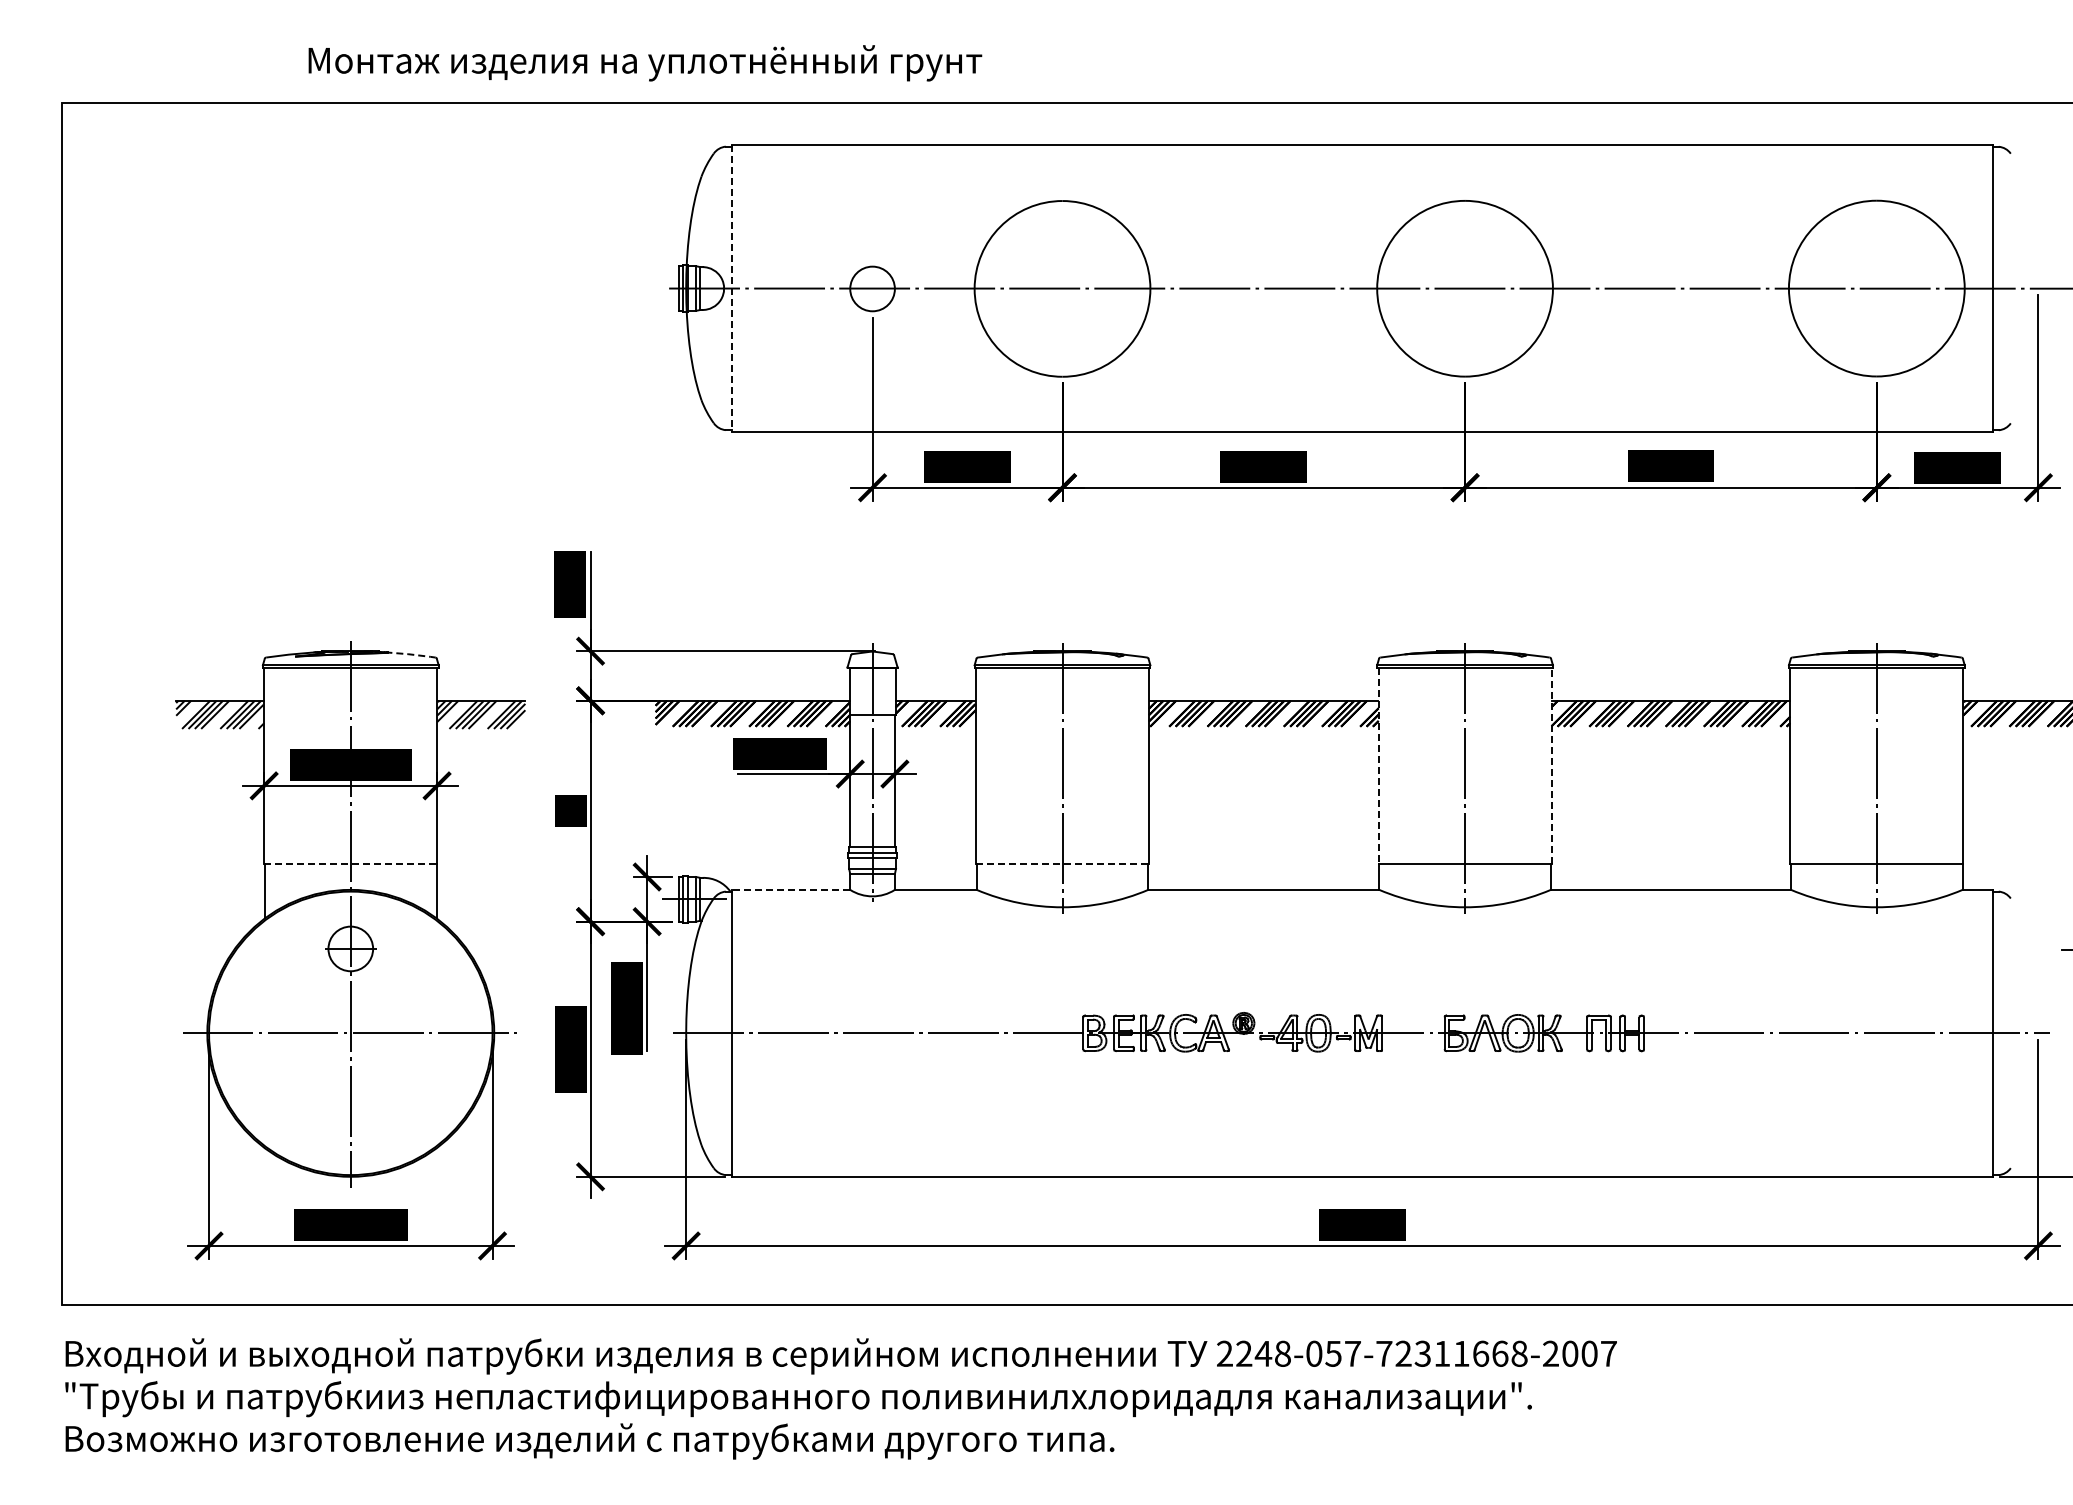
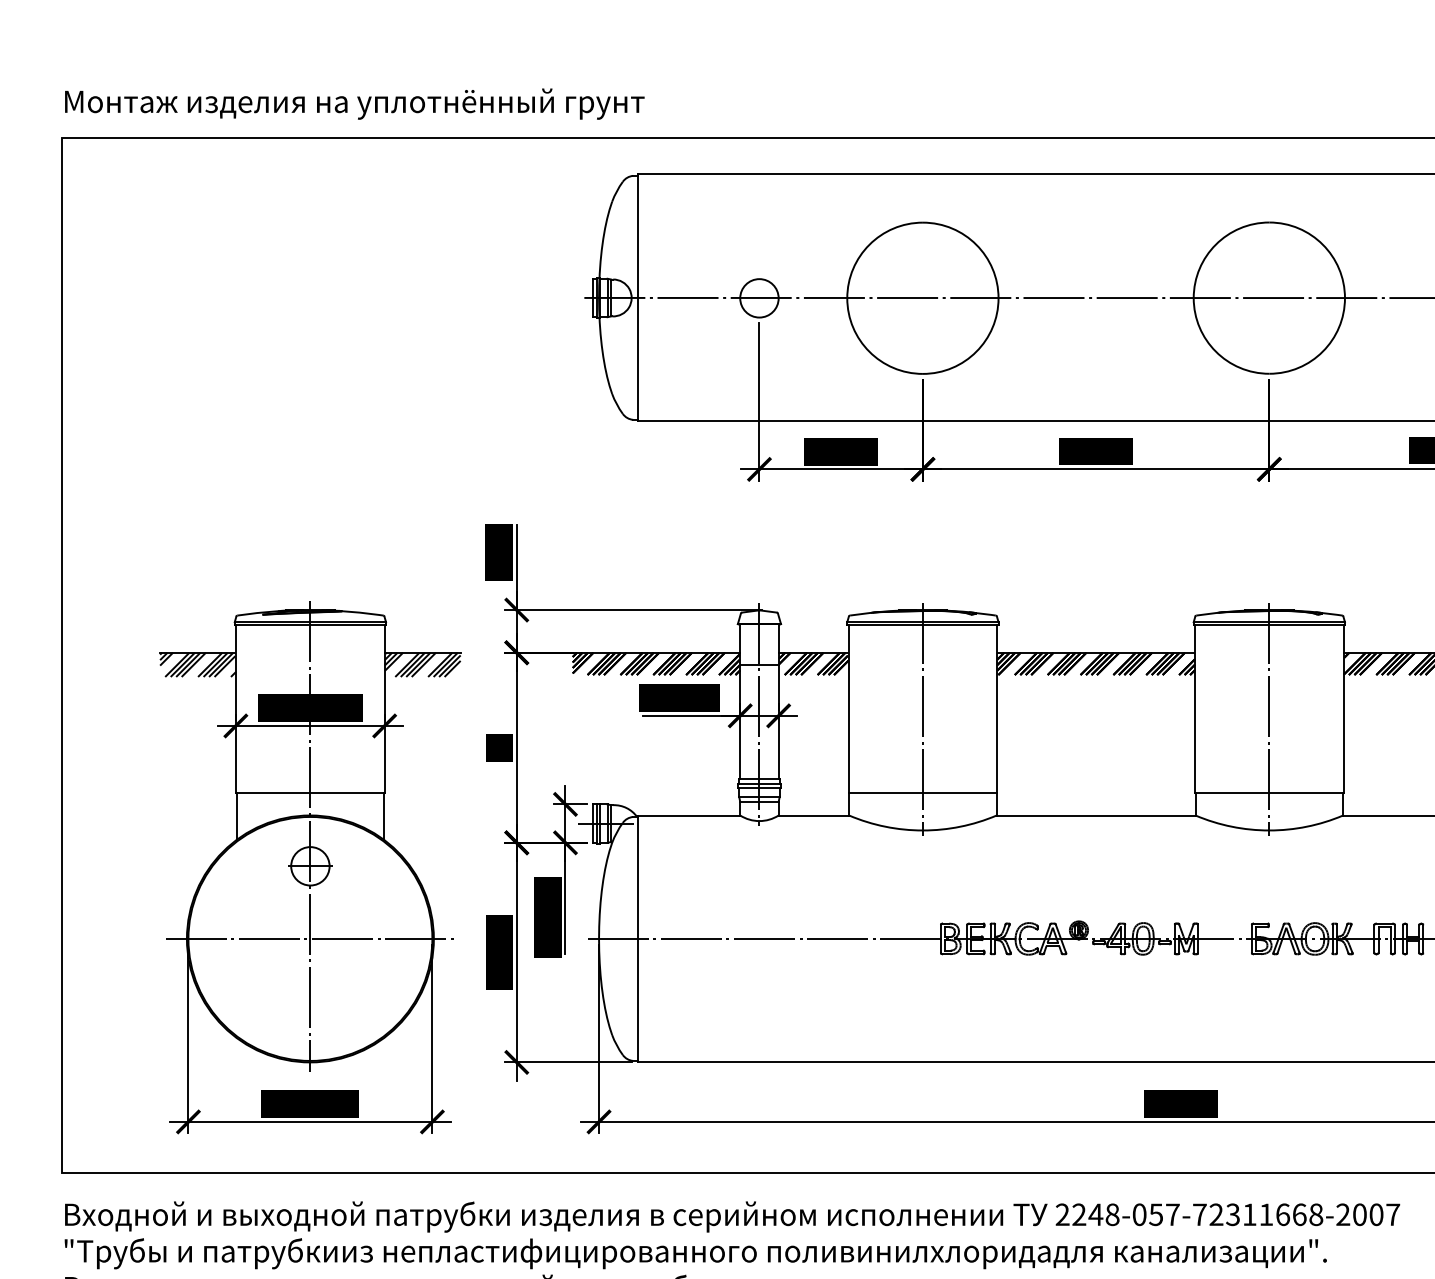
text: (645, 63) -> (354, 104), moved
line: (731, 288) -> (638, 297), dashed -> solid
line: (411, 654) -> (362, 612), dashed -> solid
line: (1378, 766) -> (1194, 709), dashed -> solid
line: (1551, 766) -> (1343, 709), dashed -> solid
line: (351, 863) -> (311, 792), dashed -> solid
line: (1063, 863) -> (923, 792), dashed -> solid
line: (790, 889) -> (688, 815), dashed -> solid

